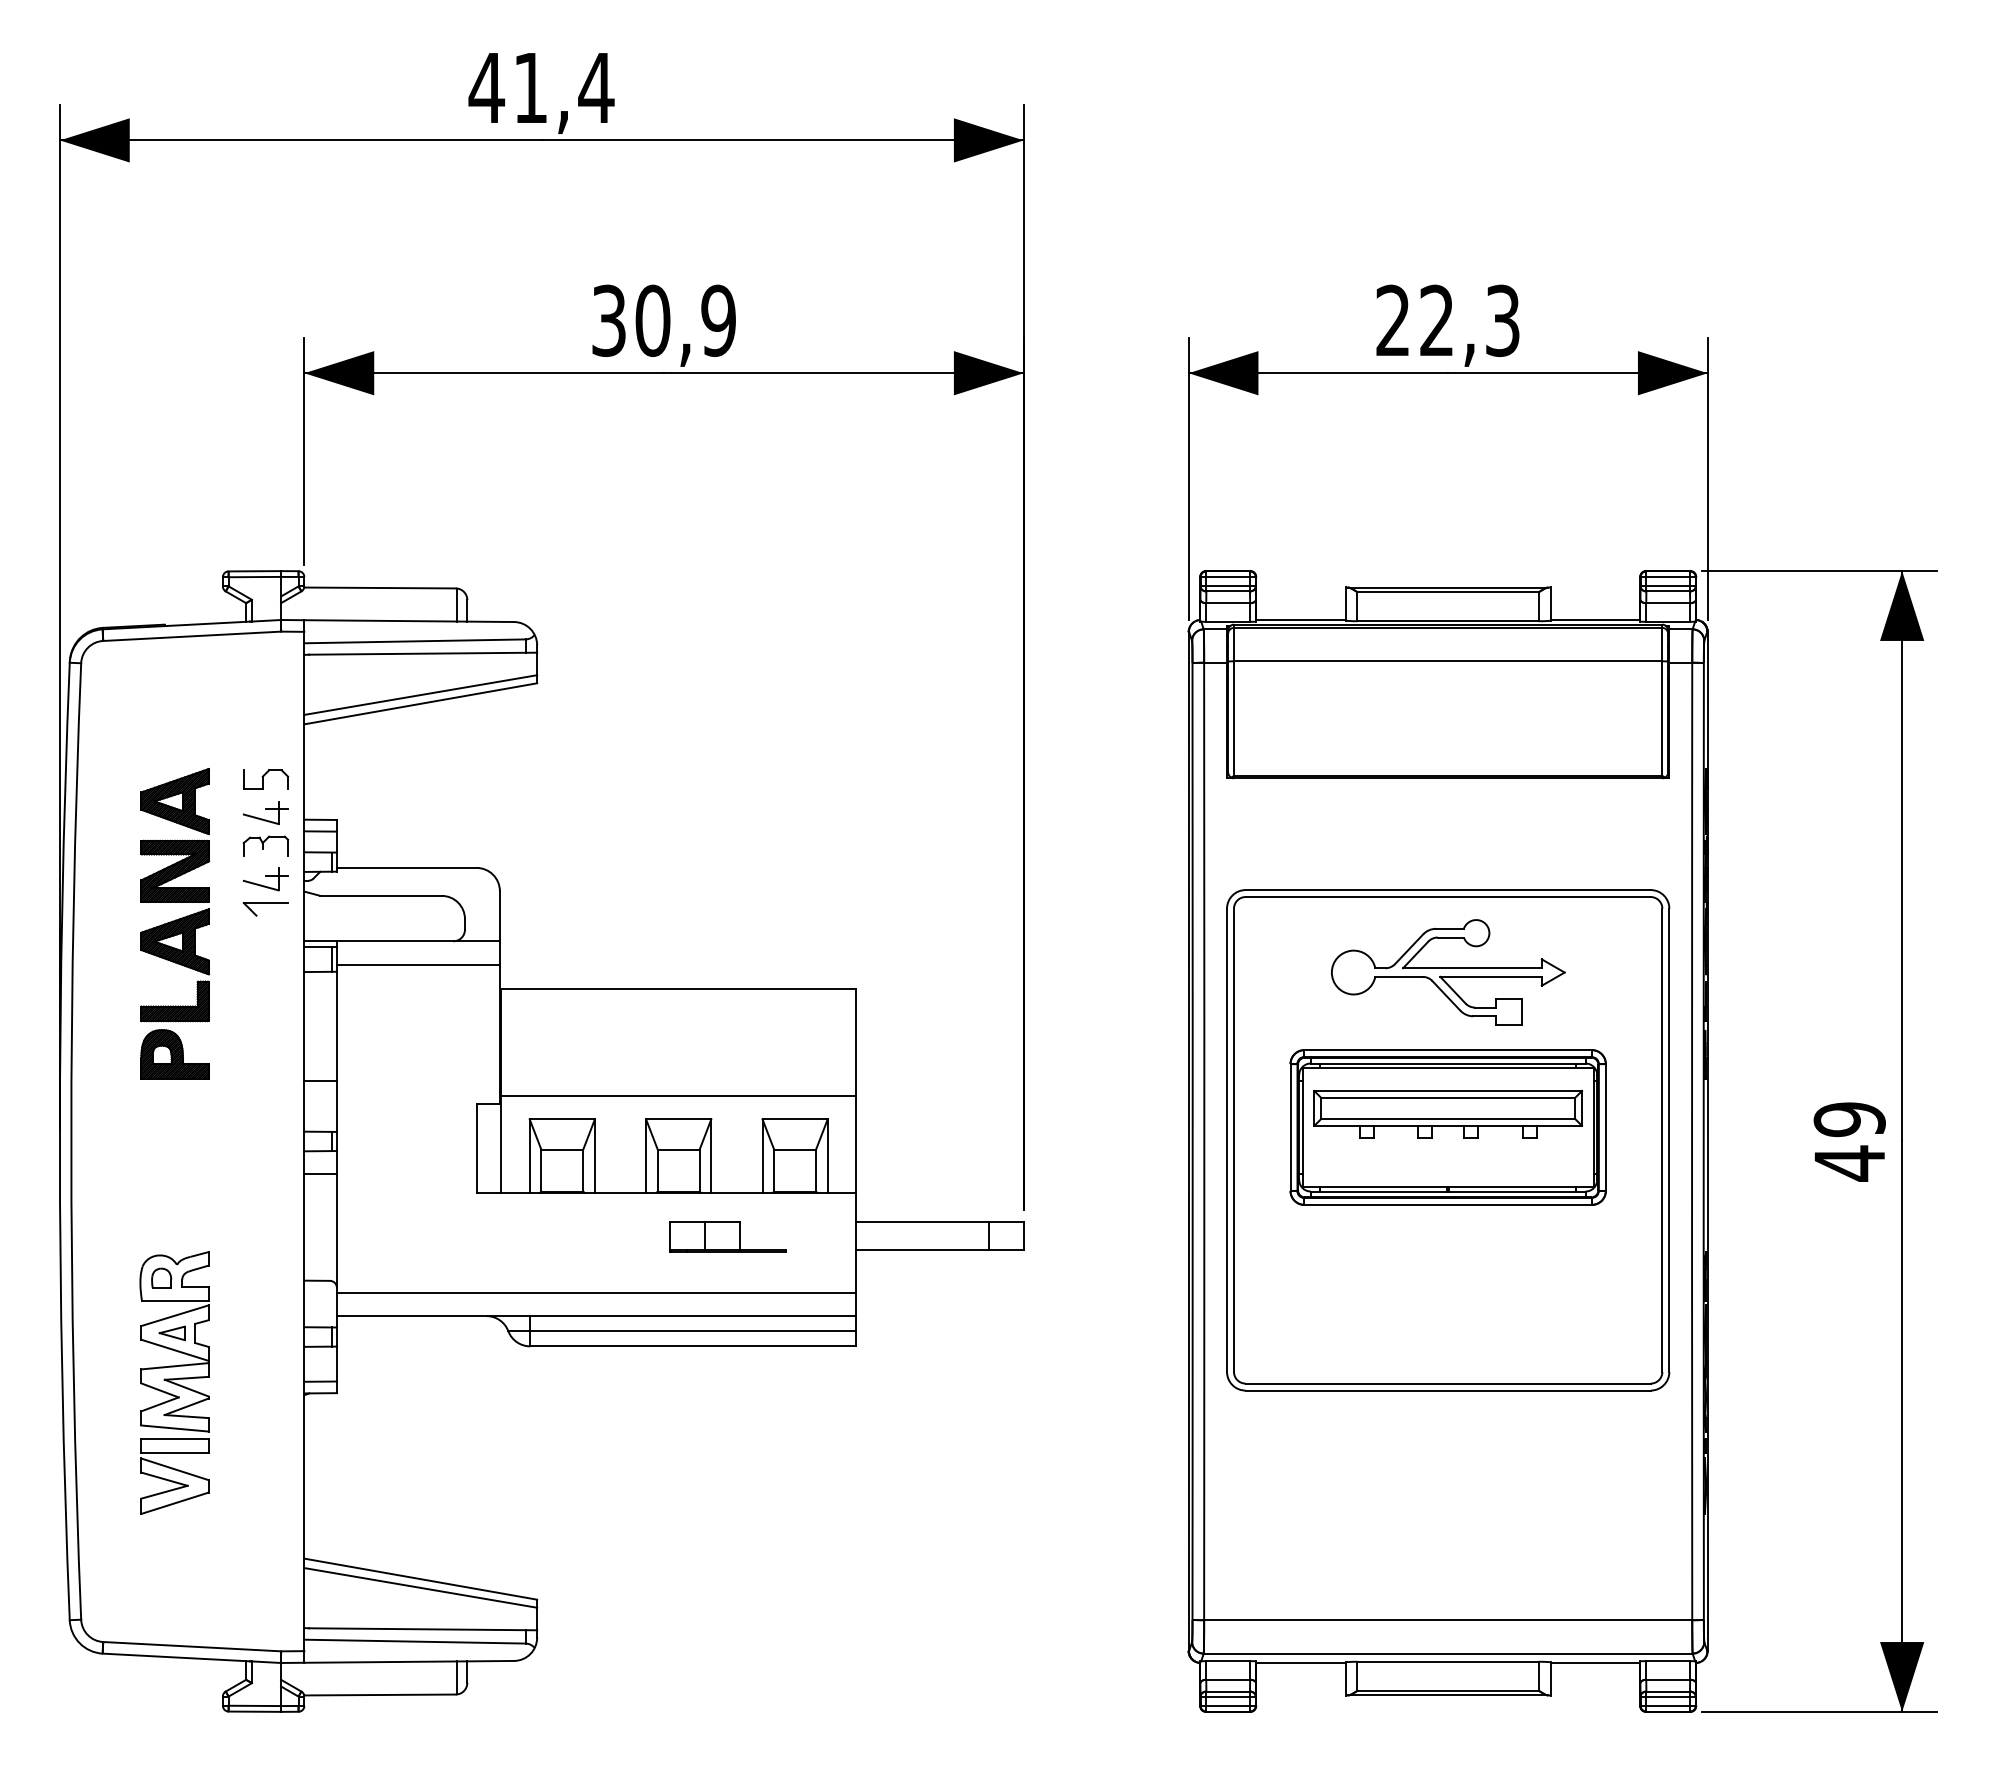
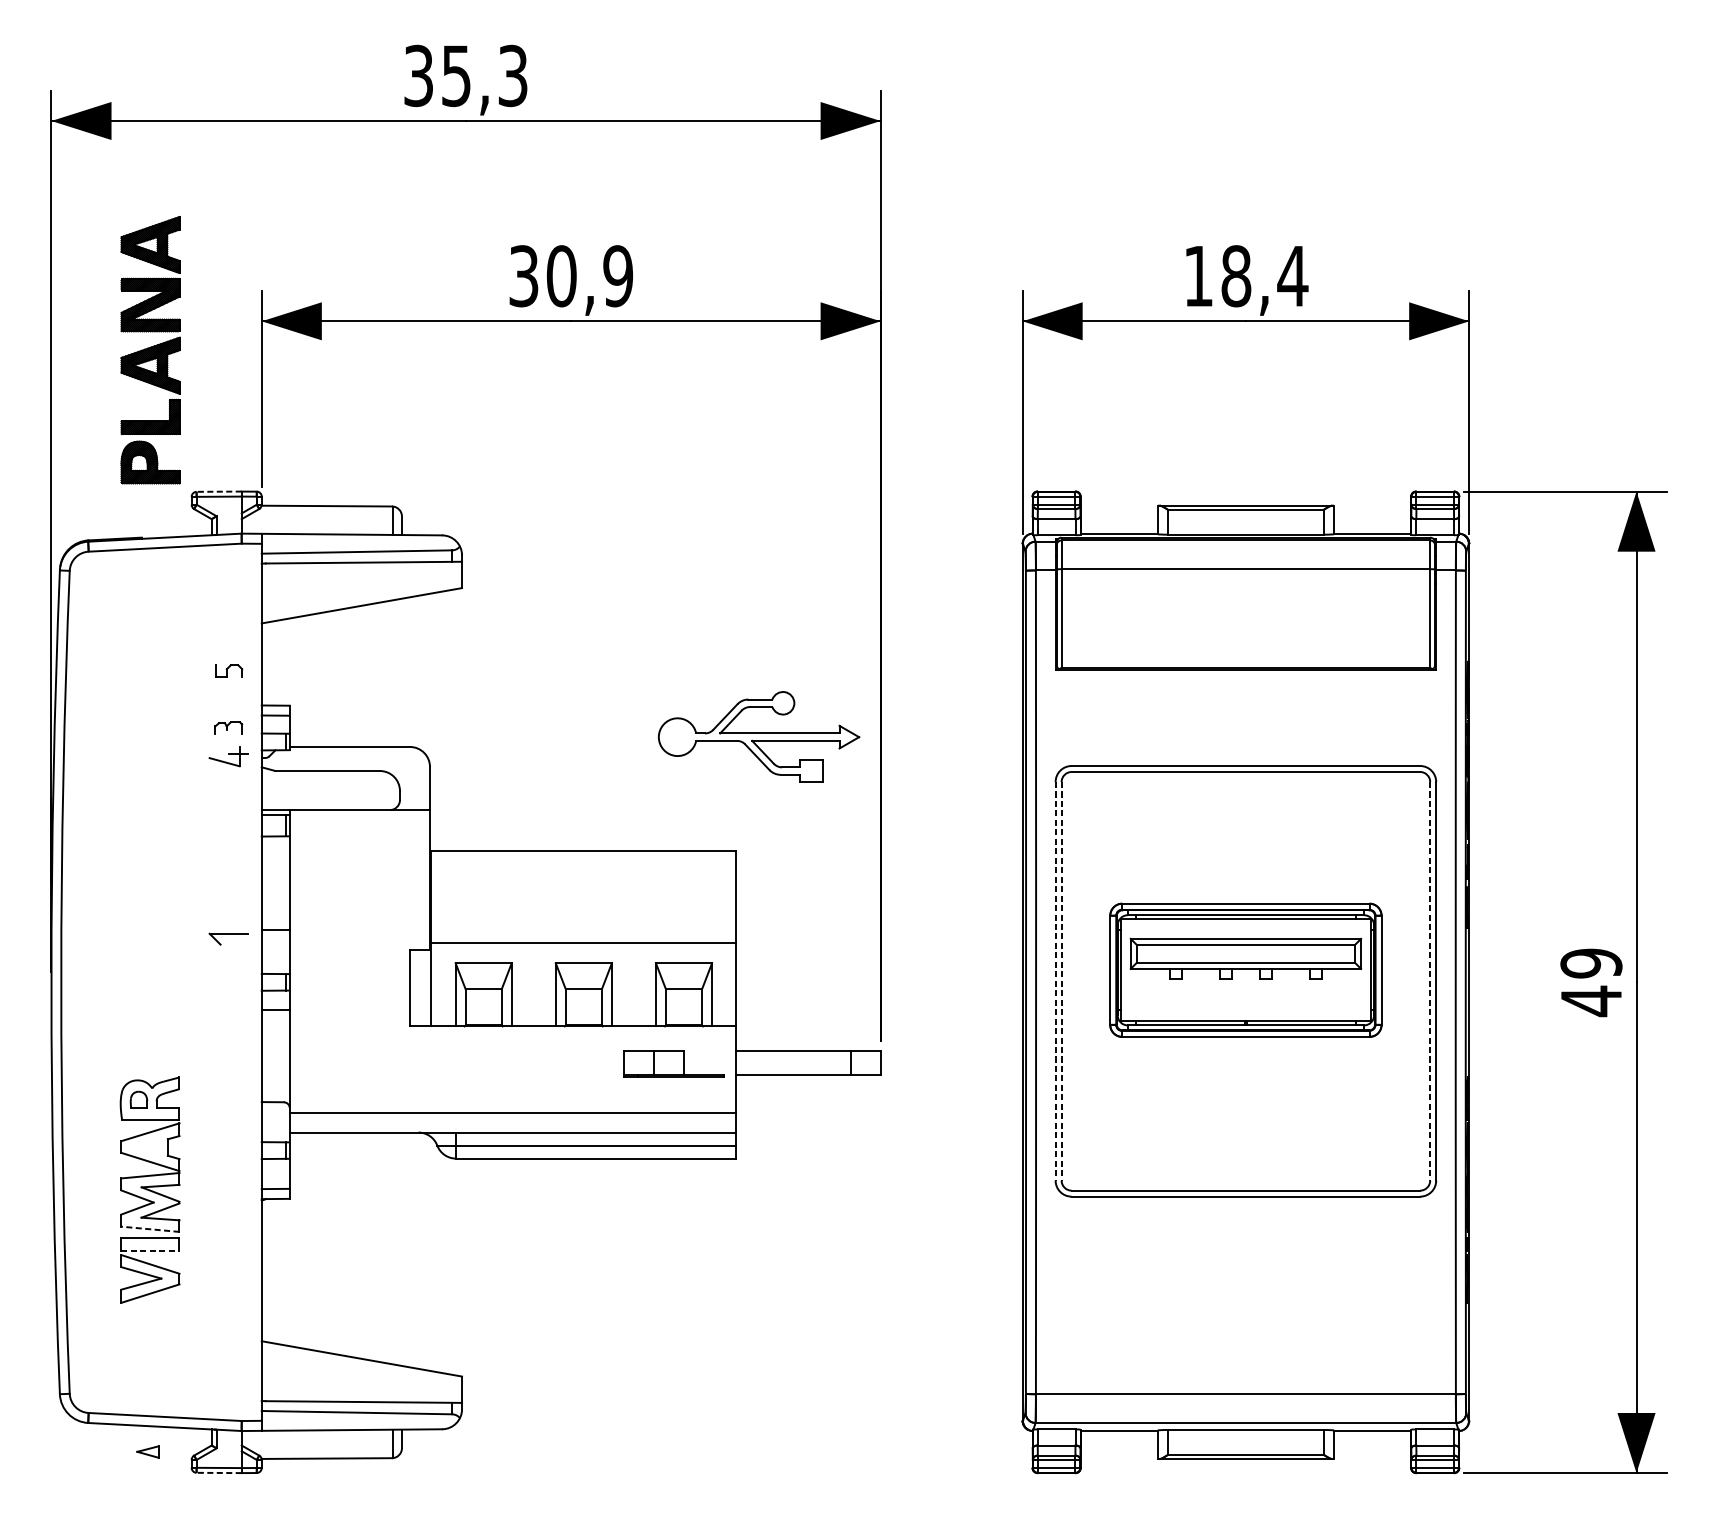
text: (541, 87) -> (465, 75), 41,4 -> 35,3
text: (1448, 320) -> (1246, 275), 22,3 -> 18,4
line: (254, 571) -> (218, 491), solid -> dashed
line: (420, 694) -> (361, 597), removed
part: (266, 779) -> (229, 670), size x0.7
part: (265, 812) -> (228, 699), removed
part: (265, 845) -> (228, 727), size x0.7
part: (265, 909) -> (228, 939), moved
part: (174, 923) -> (150, 349), moved
line: (417, 964) -> (359, 830), removed
part: (1448, 972) -> (759, 737), moved
line: (1227, 1140) -> (1056, 981), solid -> dashed
line: (1234, 1140) -> (1062, 981), solid -> dashed
line: (1662, 1140) -> (1430, 981), solid -> dashed
part: (727, 1236) -> (673, 1064), moved
part: (171, 1333) -> (147, 1452), moved
line: (174, 1428) -> (150, 1229), solid -> dashed
line: (174, 1453) -> (150, 1250), solid -> dashed
line: (420, 1587) -> (361, 1366), removed
line: (254, 1711) -> (218, 1472), solid -> dashed

